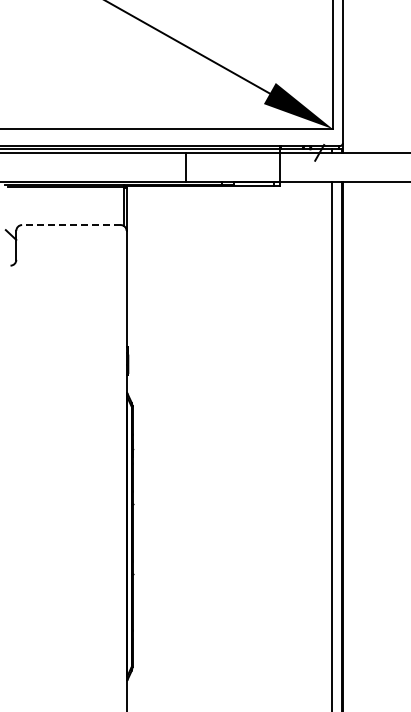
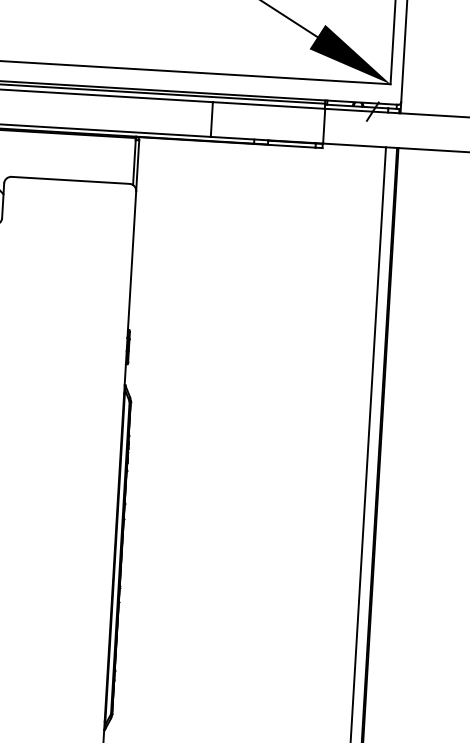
line: (70, 225) -> (69, 180), dashed -> solid

